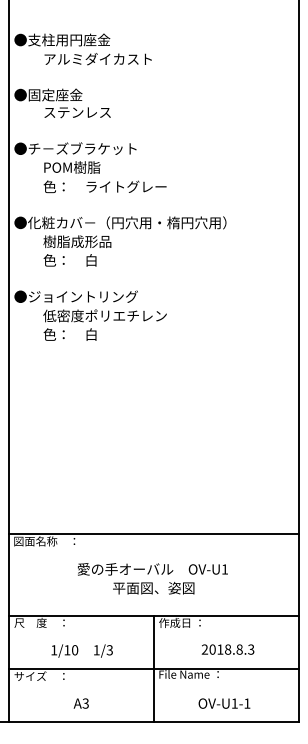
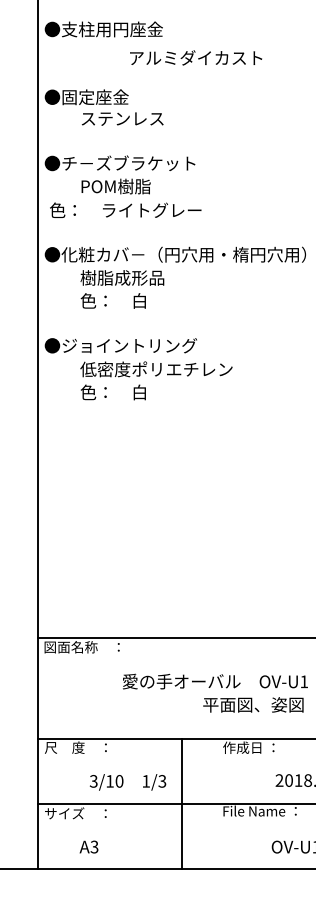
text: (97, 59) -> (195, 58), moved
text: (104, 186) -> (125, 209), moved
text: (153, 588) -> (253, 705), moved
text: (54, 650) -> (94, 781), 1/10 -> 3/10
line: (154, 668) -> (182, 803), moved
text: (80, 703) -> (88, 846), moved

